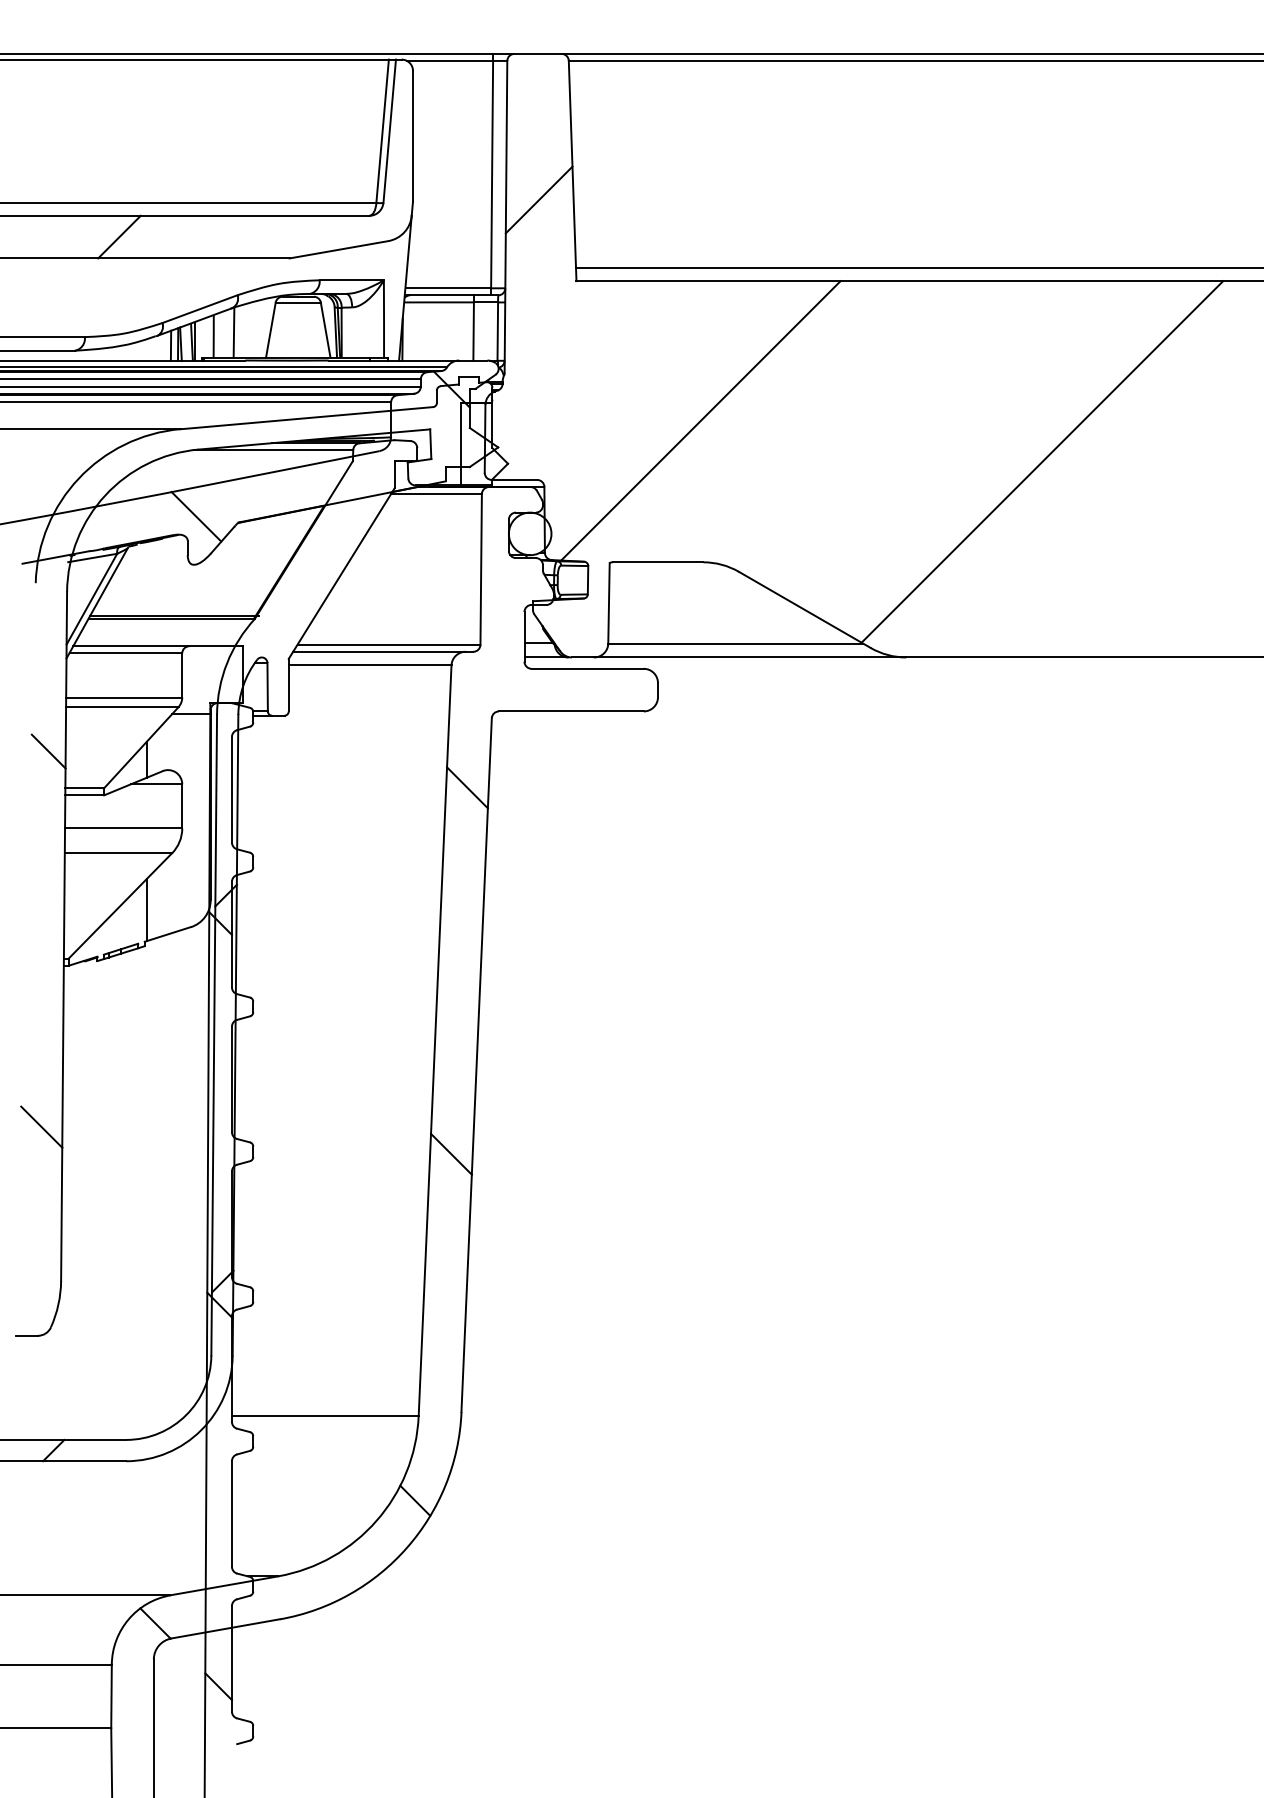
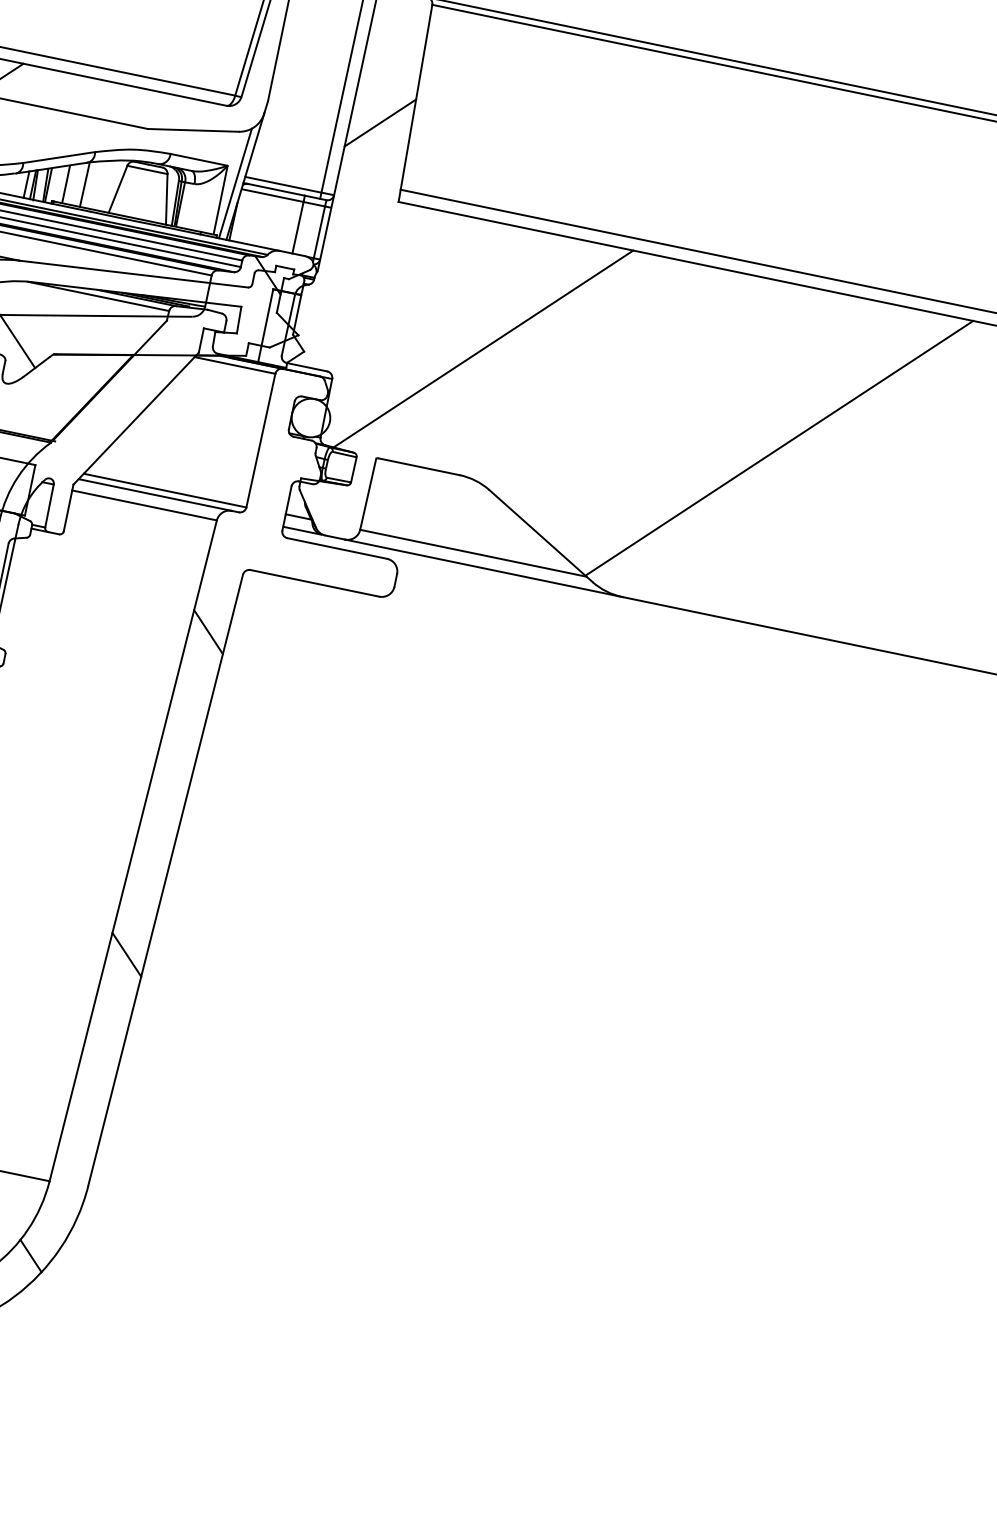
line: (395, 297) -> (234, 183), added

